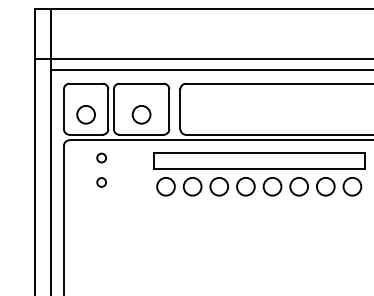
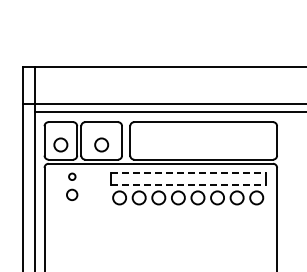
line: (259, 153) -> (188, 173), solid -> dashed
line: (259, 168) -> (188, 184), solid -> dashed
circle: (101, 182) -> (72, 194), size x1.6

